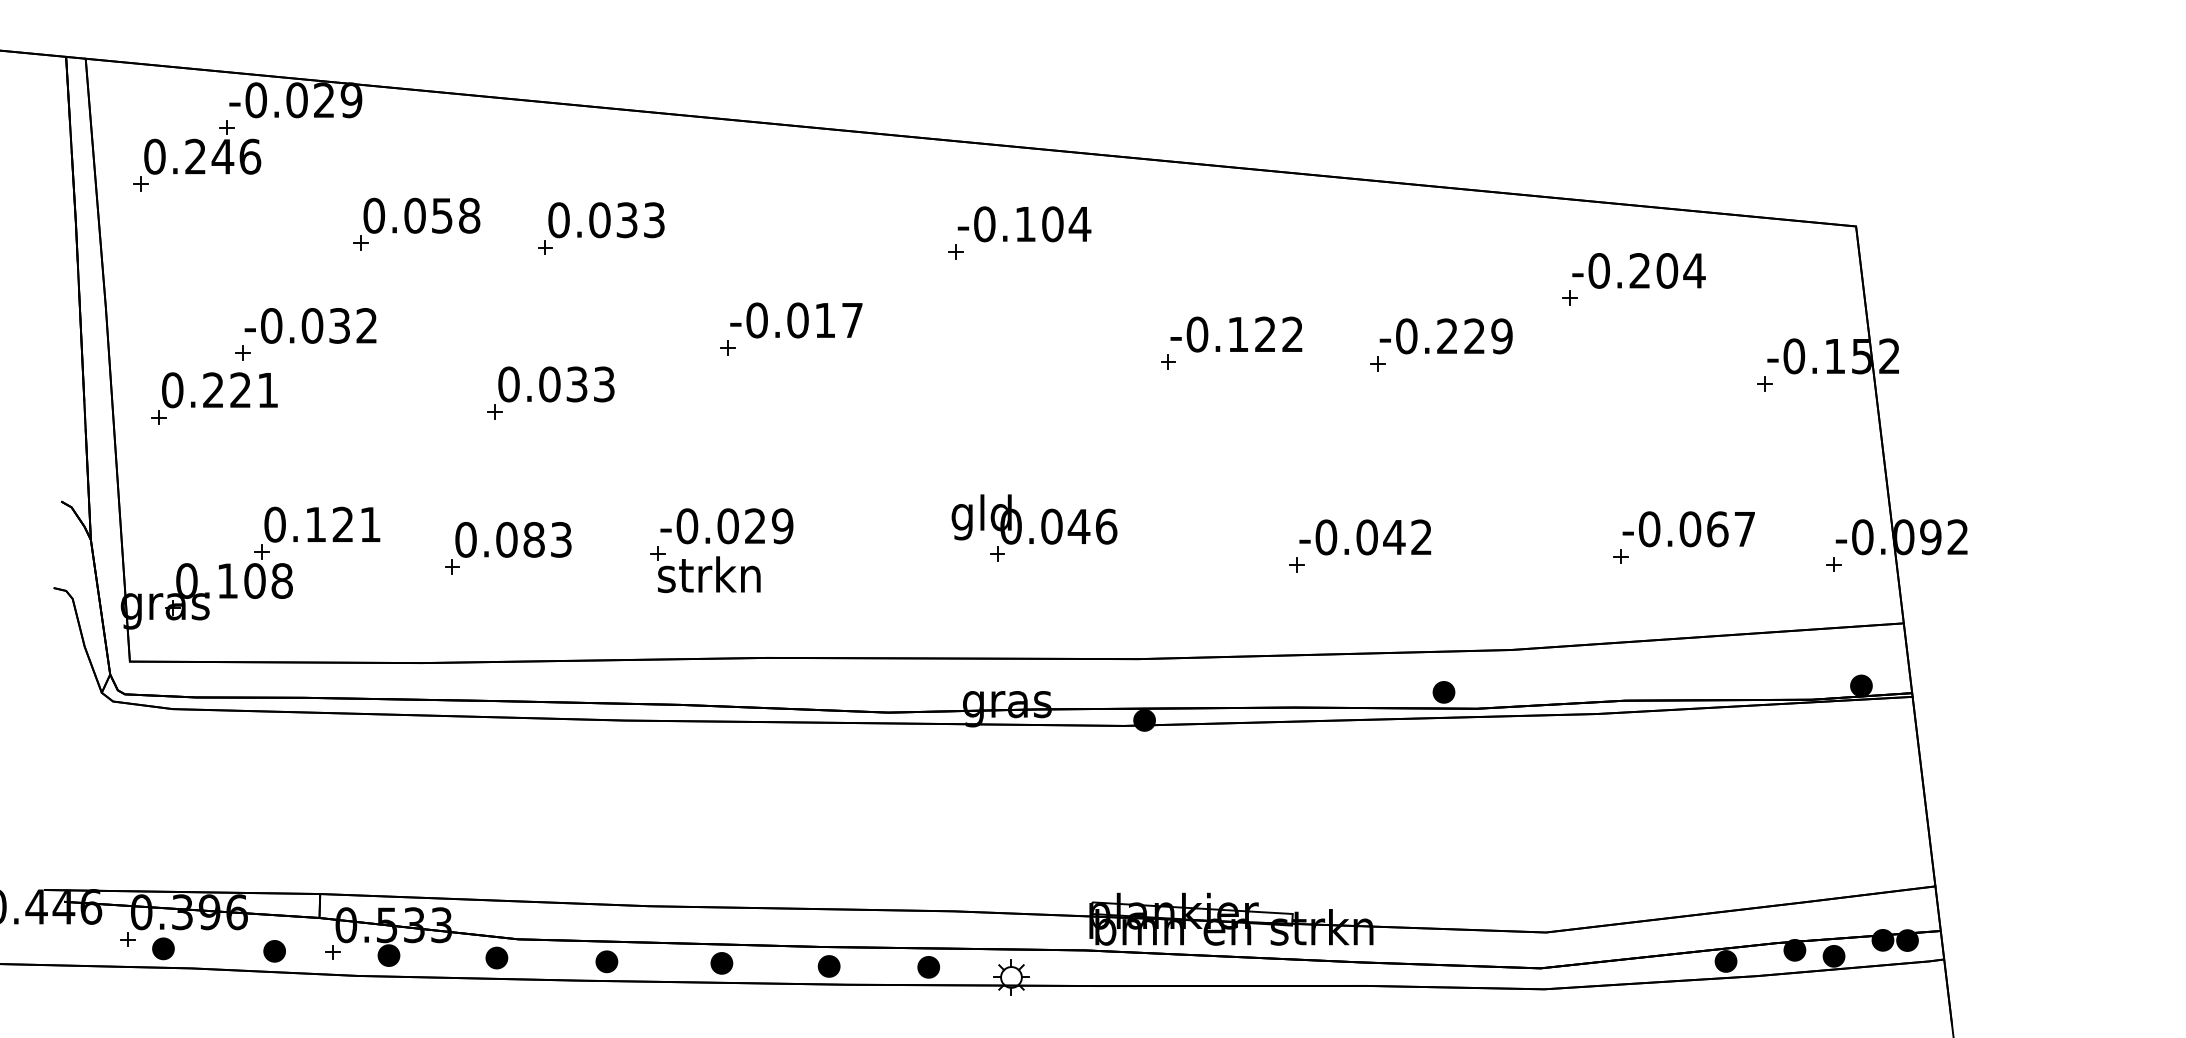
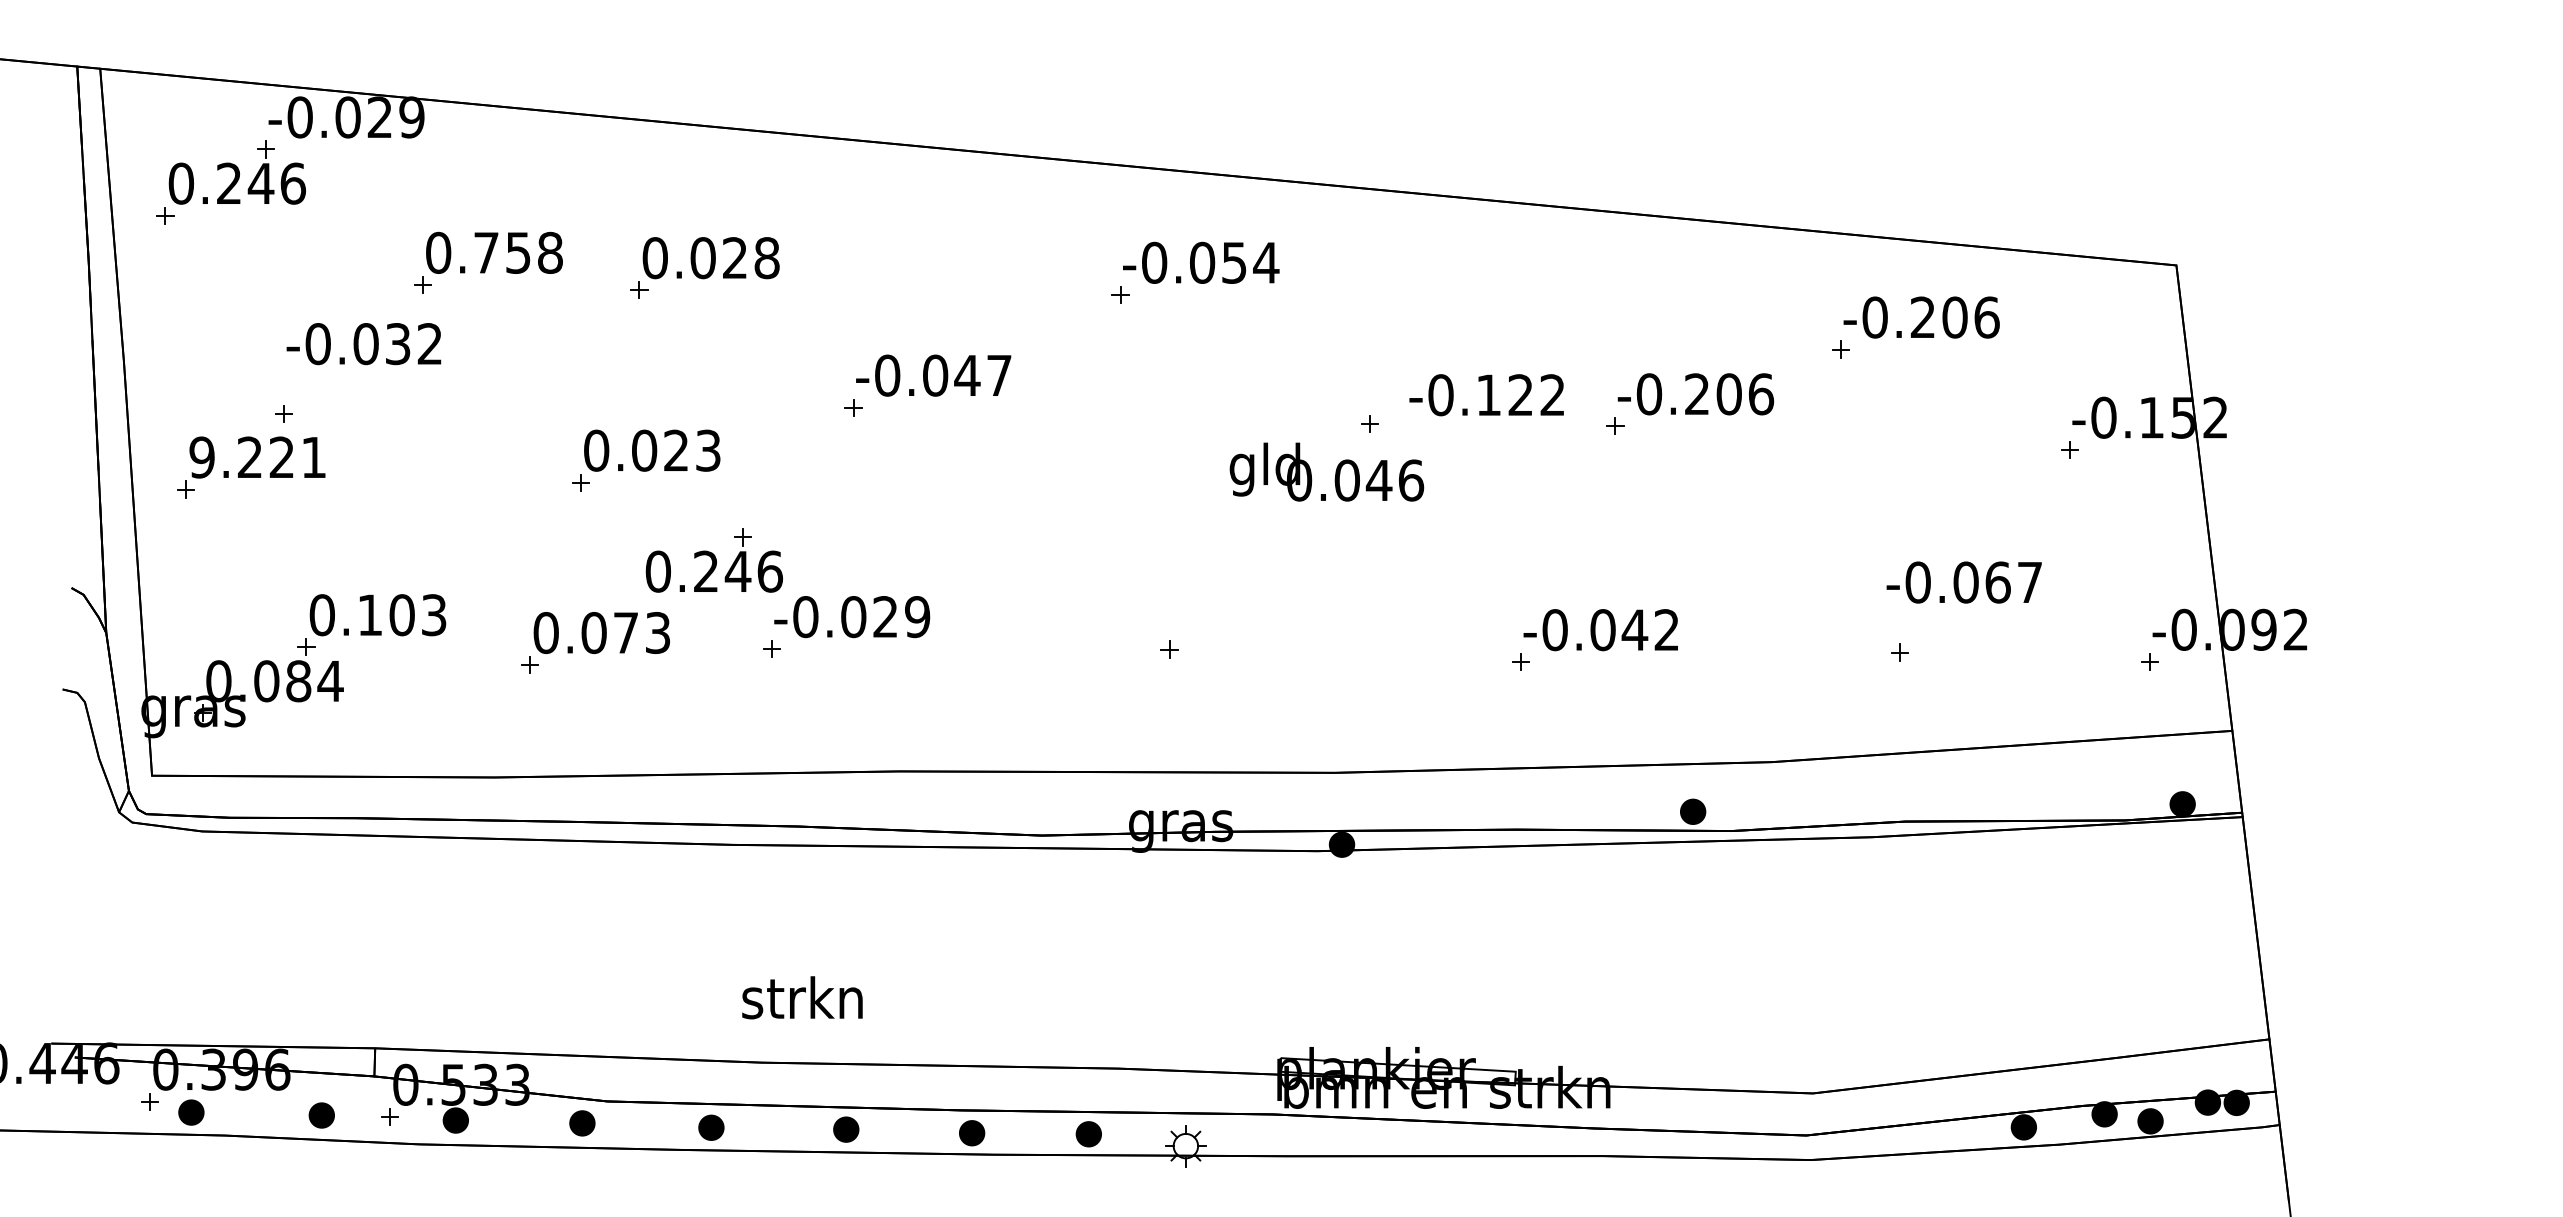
text: (415, 215) -> (486, 252), 0.058 -> 0.758
text: (641, 220) -> (751, 258), 0.033 -> 0.028
text: (1039, 223) -> (1218, 262), -0.104 -> -0.054
text: (1694, 270) -> (1986, 317), -0.204 -> -0.206
text: (825, 320) -> (967, 375), -0.017 -> -0.047
text: (310, 326) -> (363, 344), moved
text: (1236, 334) -> (1486, 395), moved
text: (1488, 336) -> (1745, 394), -0.229 -> -0.206
text: (577, 384) -> (676, 450), 0.033 -> 0.023
text: (172, 390) -> (201, 457), 0.221 -> 9.221
part: (608, 478) -> (713, 560), added
text: (1034, 519) -> (1326, 471), moved
text: (356, 524) -> (417, 615), 0.121 -> 0.103
text: (1688, 529) -> (1963, 582), moved
text: (533, 540) -> (625, 633), 0.083 -> 0.073
text: (709, 574) -> (802, 997), moved
text: (254, 581) -> (298, 681), 0.108 -> 0.084

